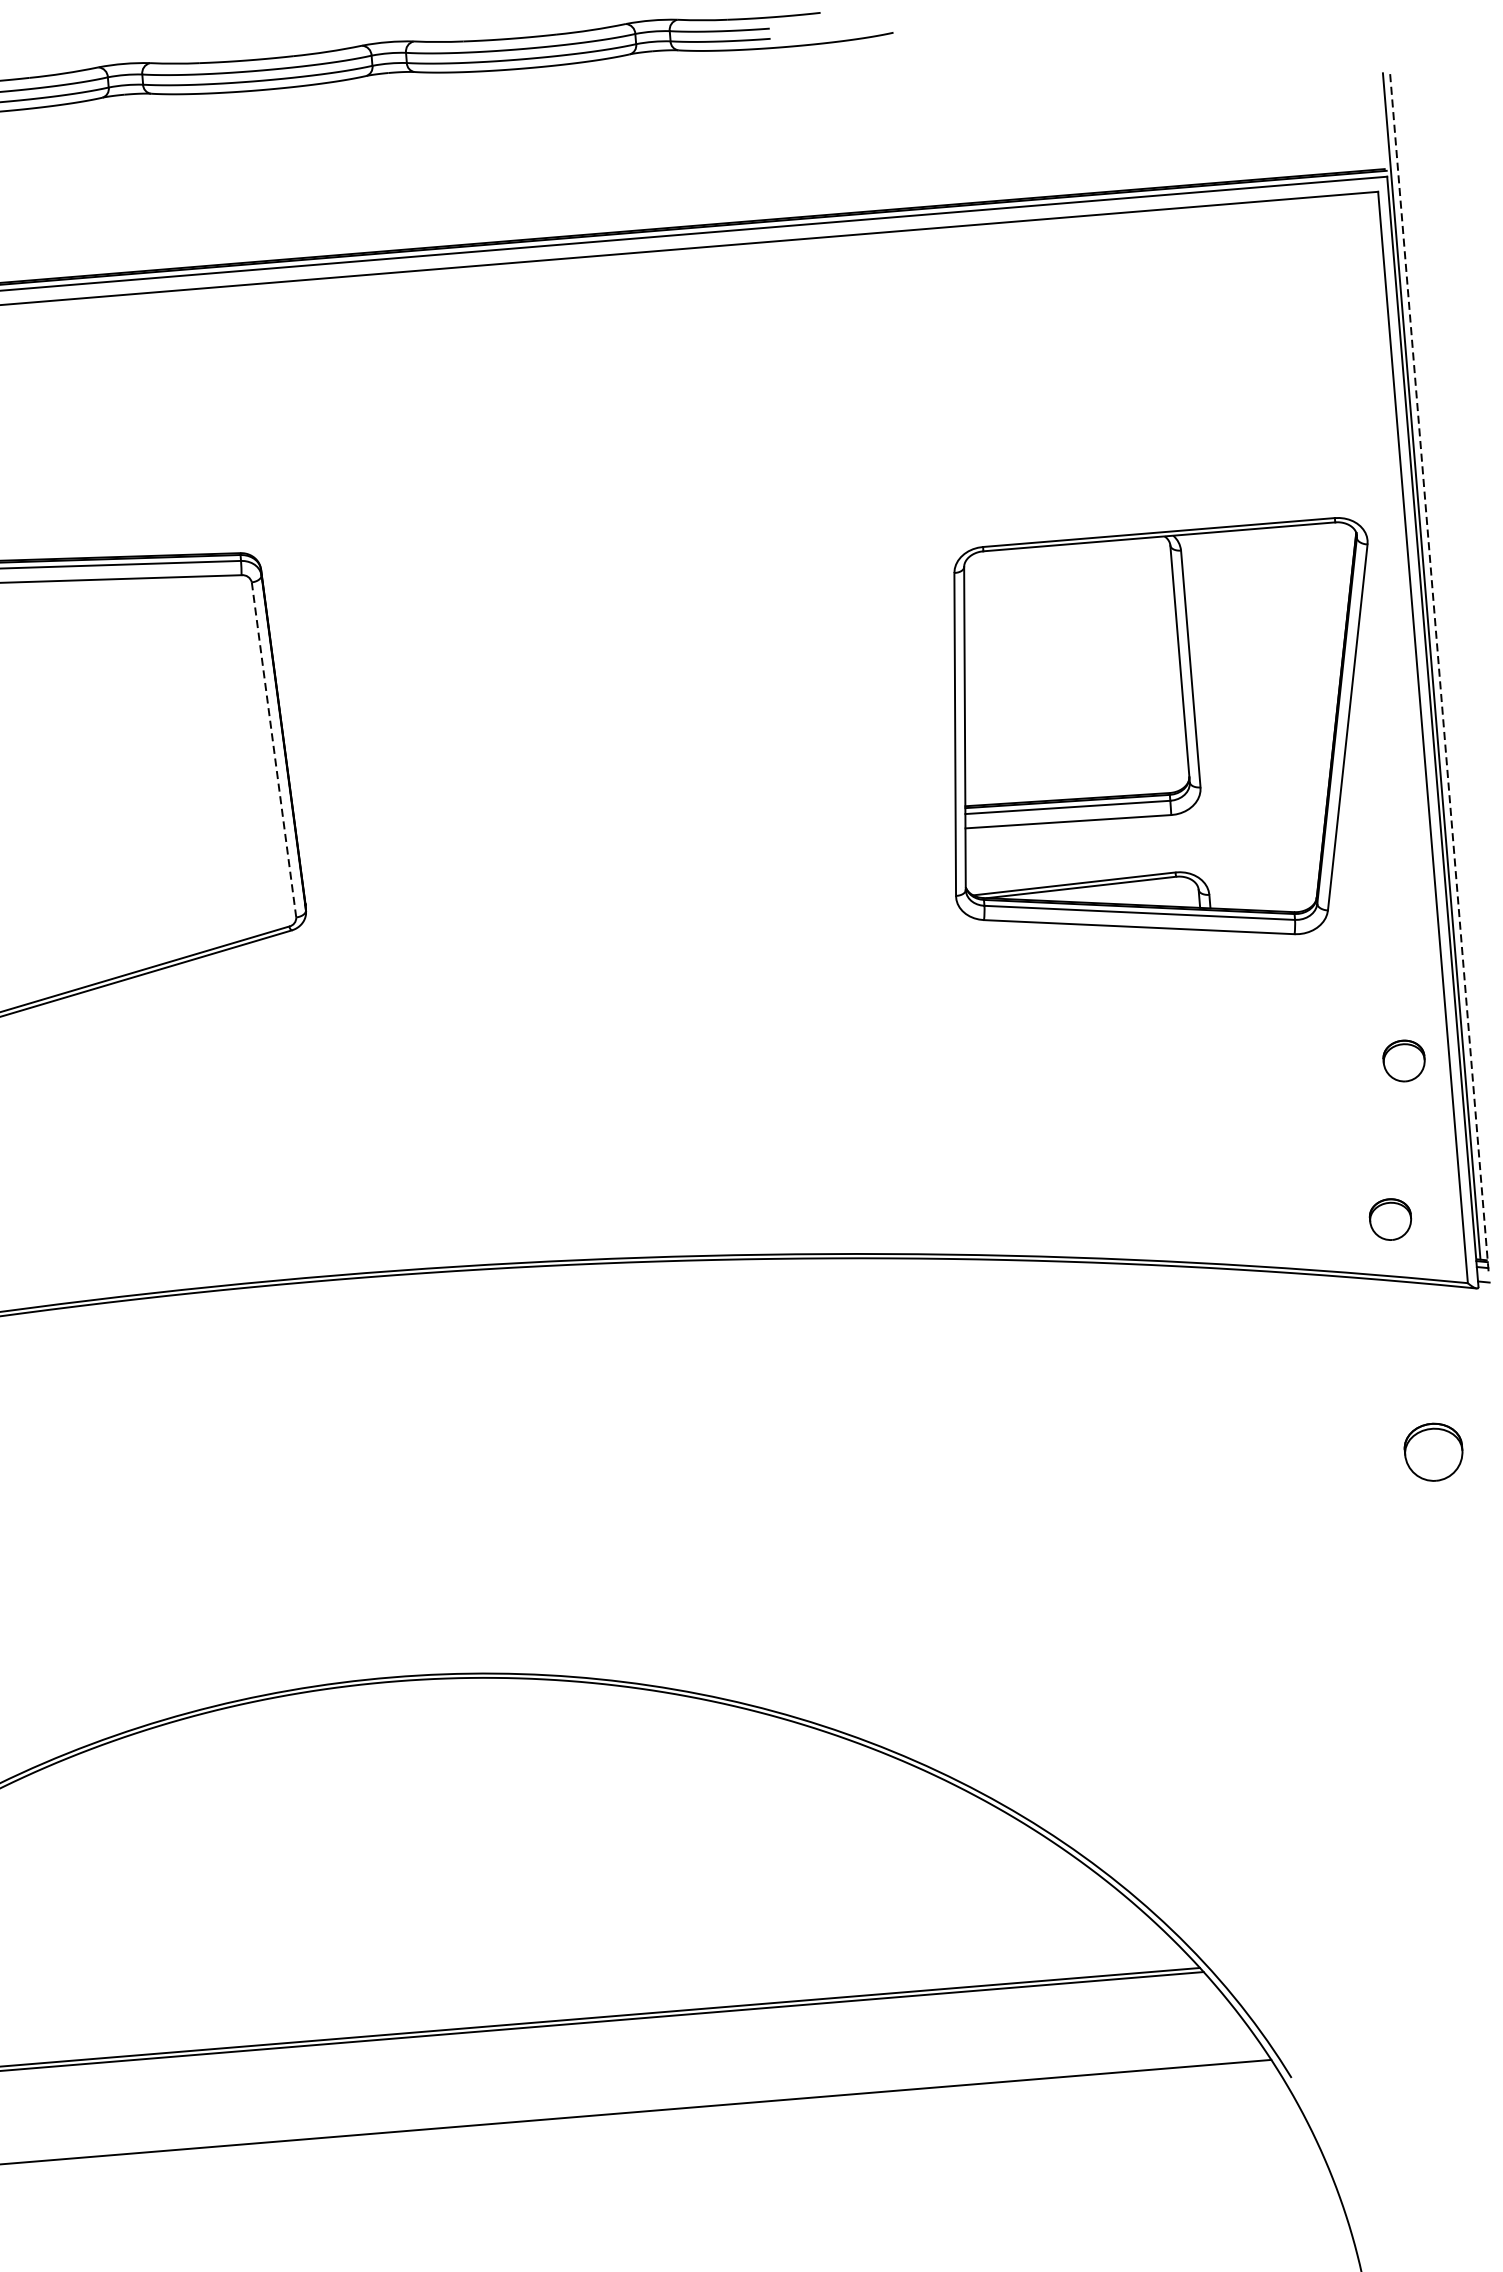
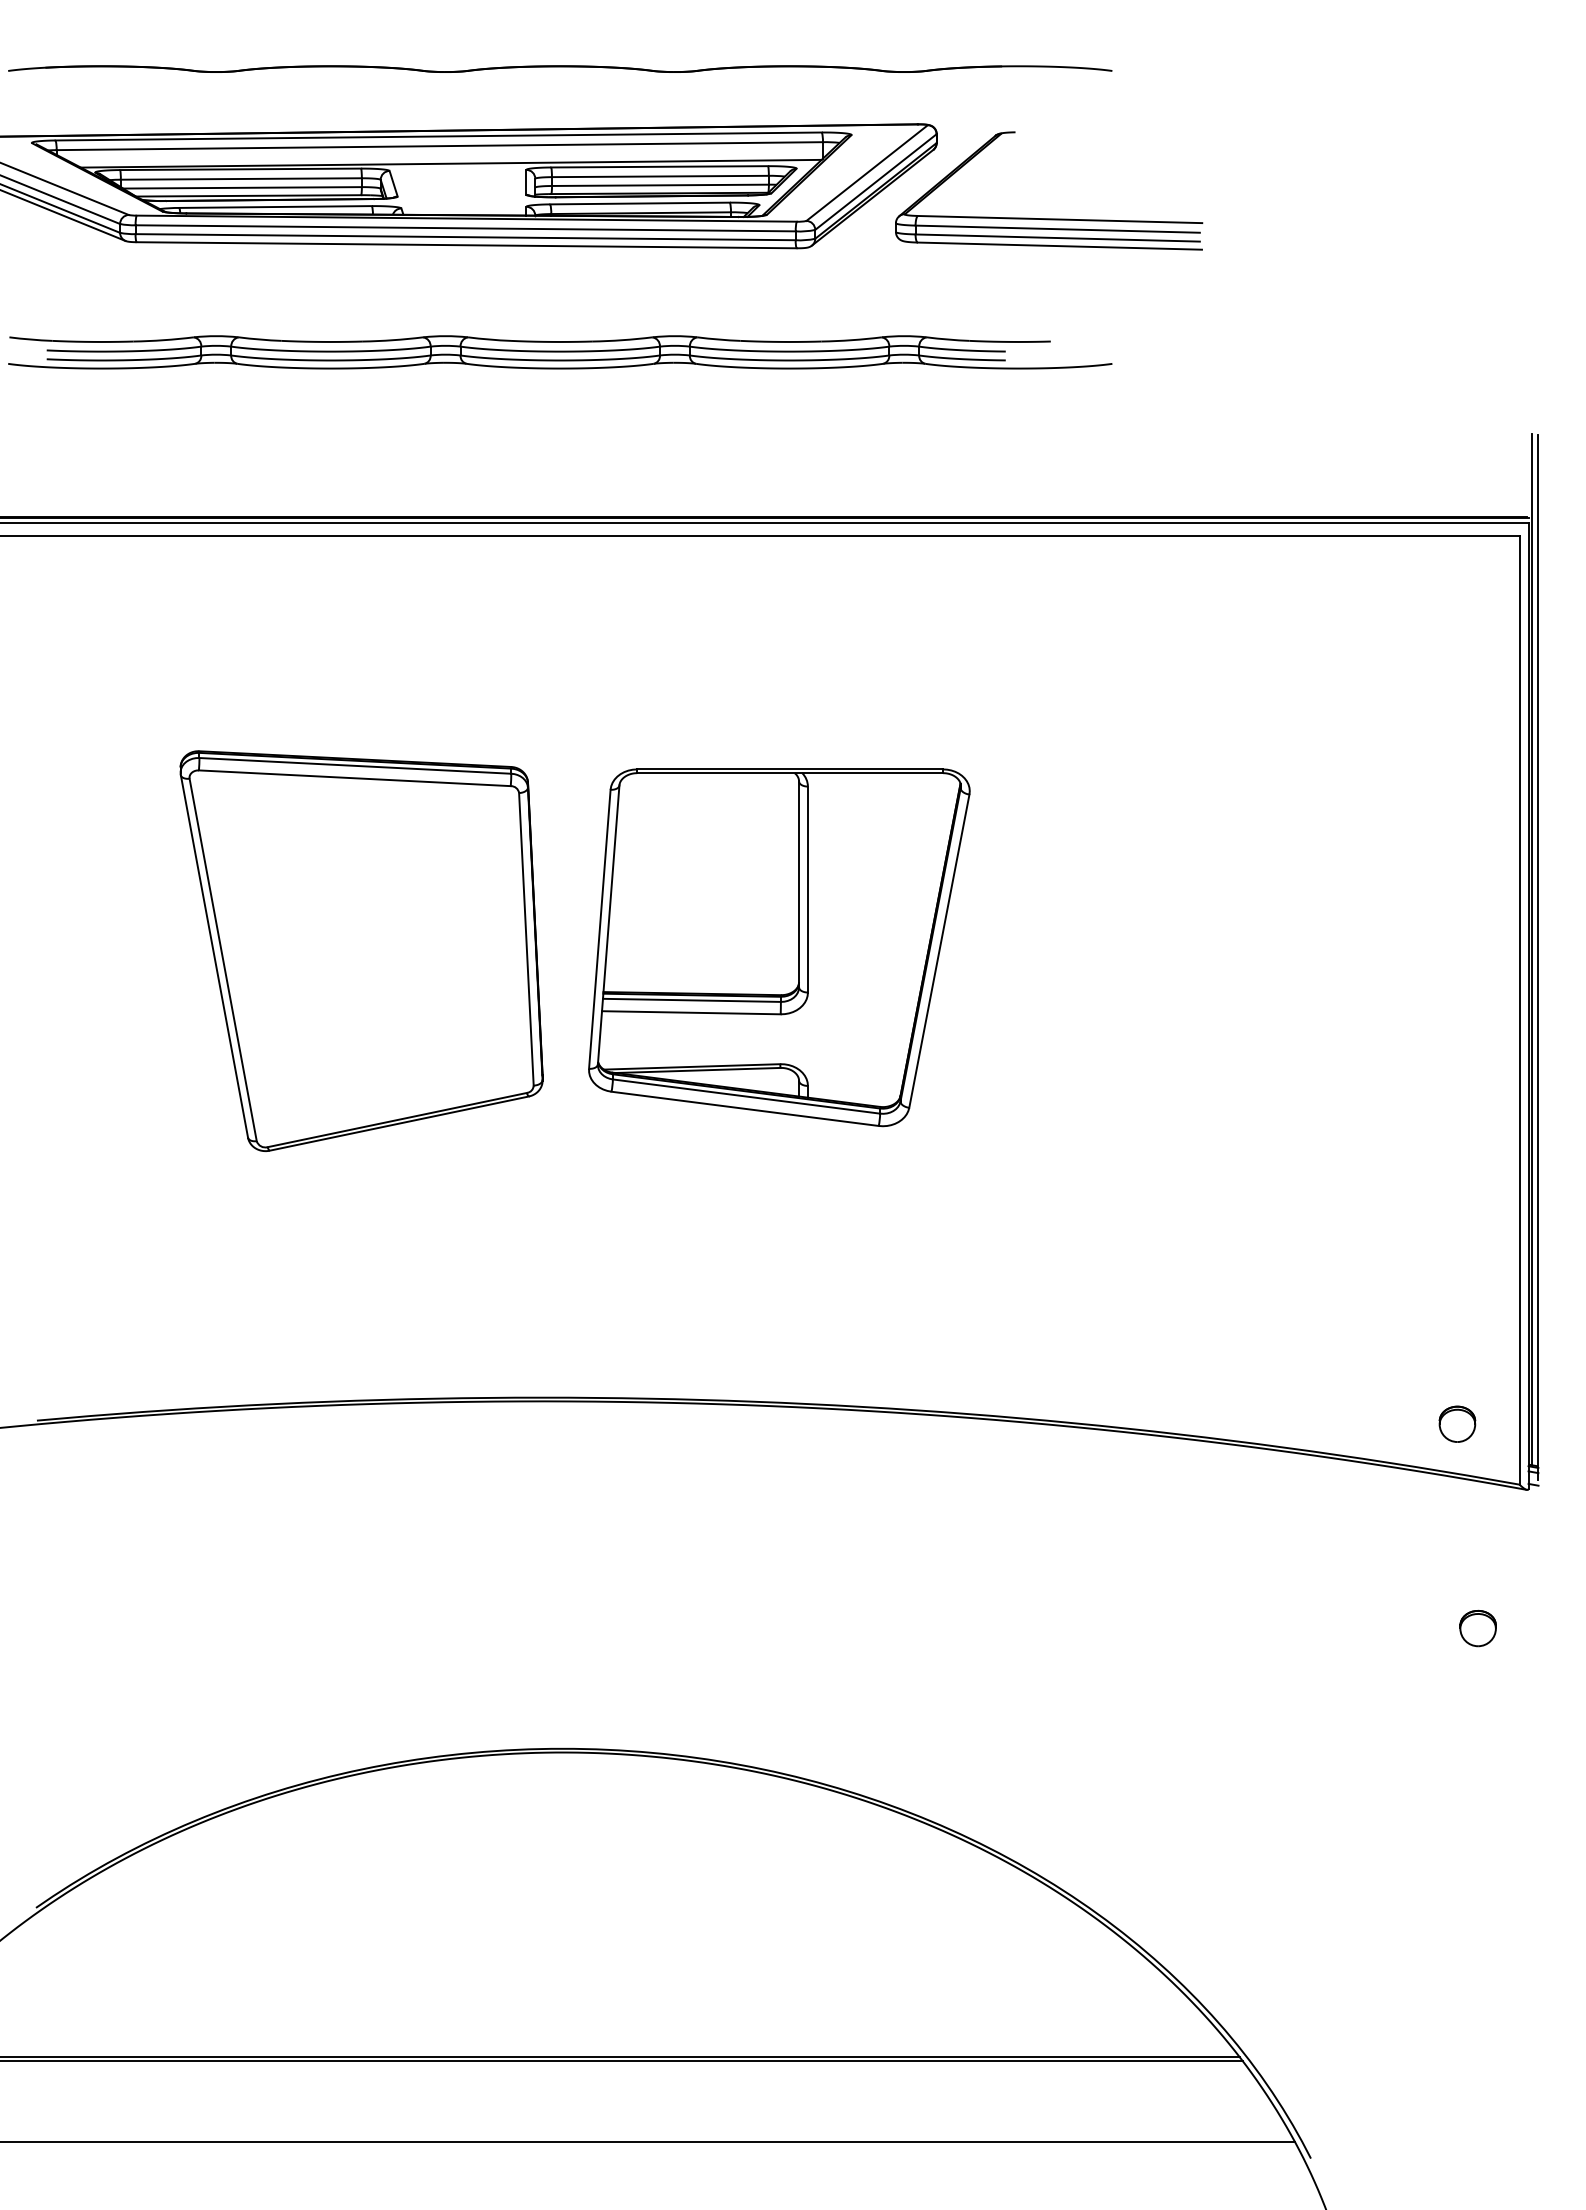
line: (1439, 675) -> (1538, 957), dashed -> solid
part: (1163, 738) -> (779, 947), moved
line: (274, 748) -> (526, 938), dashed -> solid
part: (1404, 1060) -> (1480, 1287), removed
part: (1432, 1452) -> (1477, 1628), size x0.71

